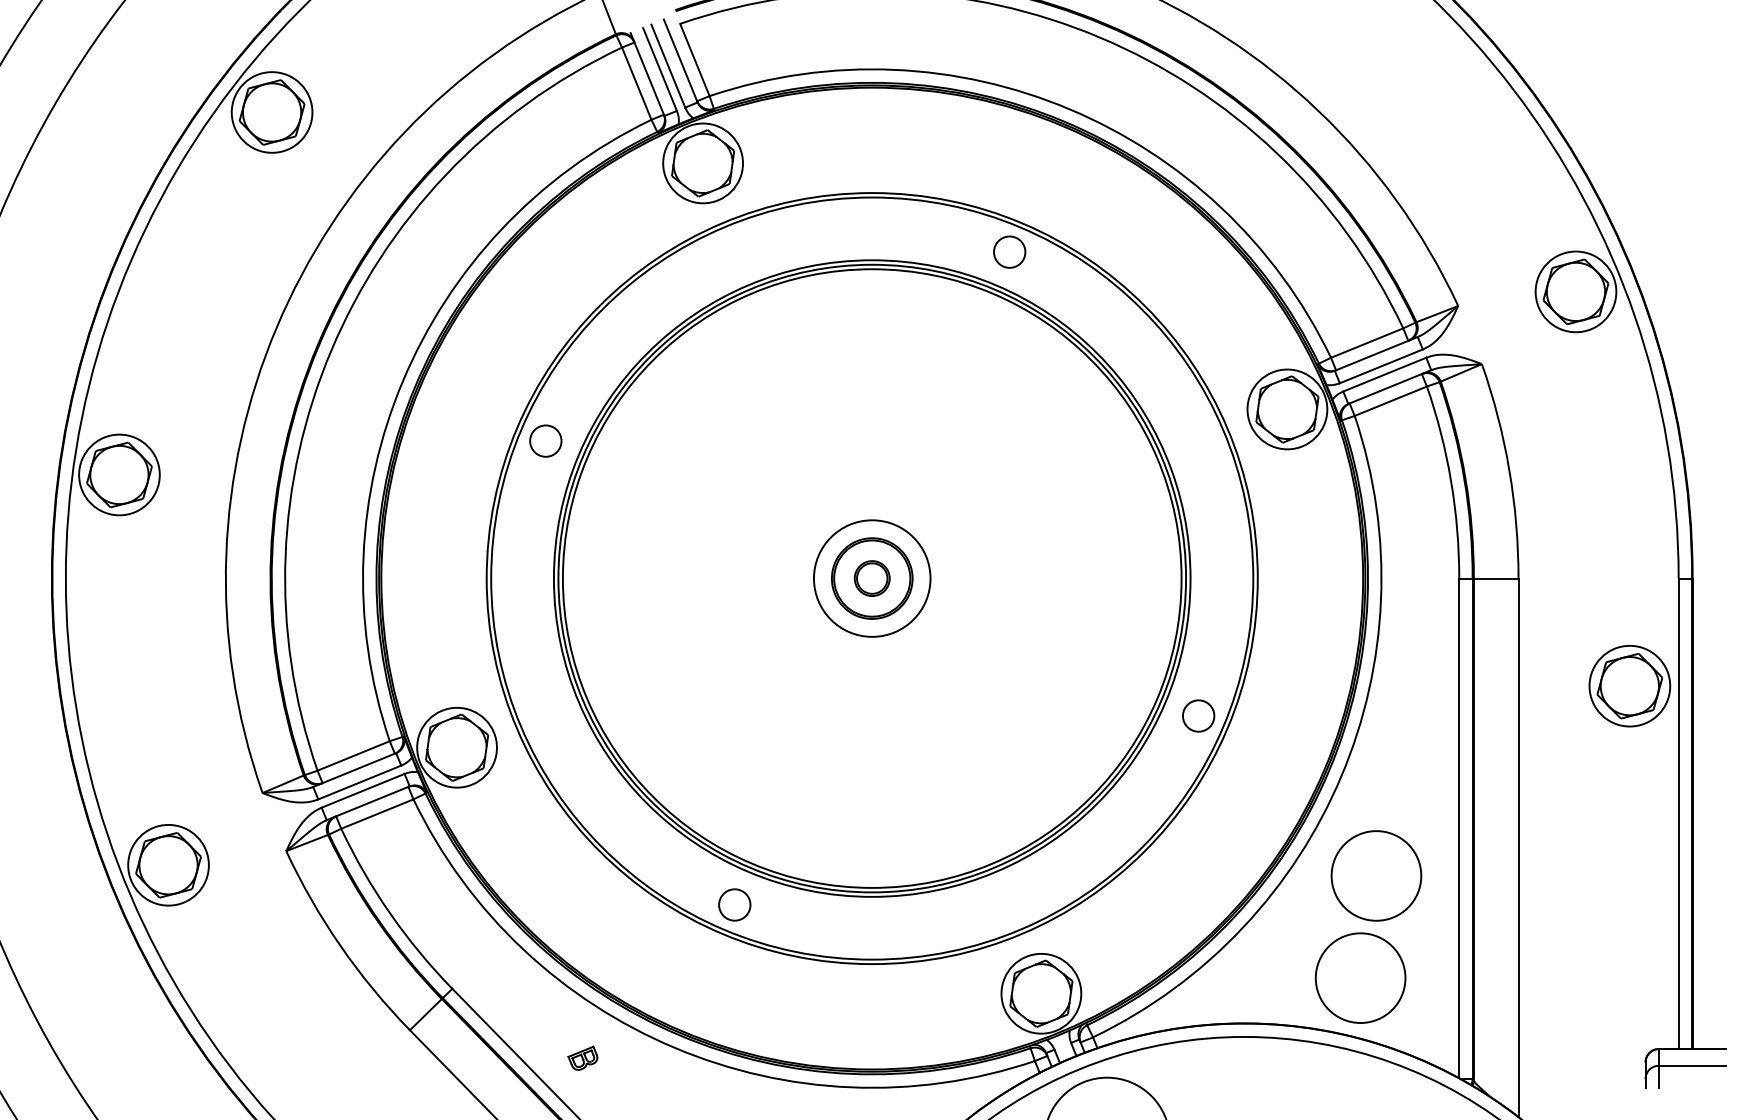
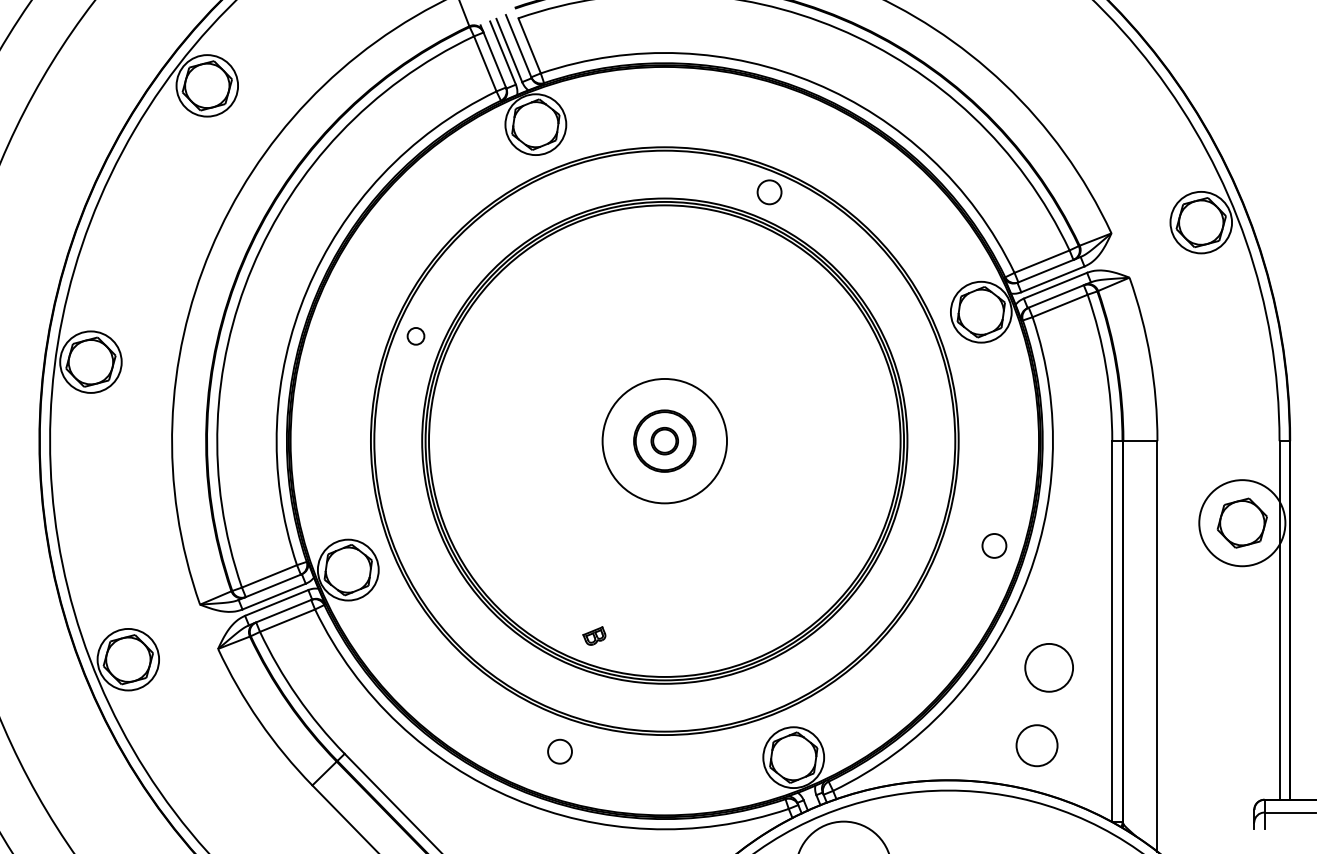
circle: (545, 440) -> (415, 335), size x0.7
circle: (871, 578) -> (664, 441), size x1.4
circle: (1629, 685) -> (1242, 522), size x1.4
circle: (1198, 715) -> (994, 545), moved
circle: (1376, 875) -> (1049, 667), size x0.7
circle: (734, 904) -> (559, 751), moved
circle: (1360, 977) -> (1037, 745), size x0.6
part: (582, 1057) -> (594, 635), moved

